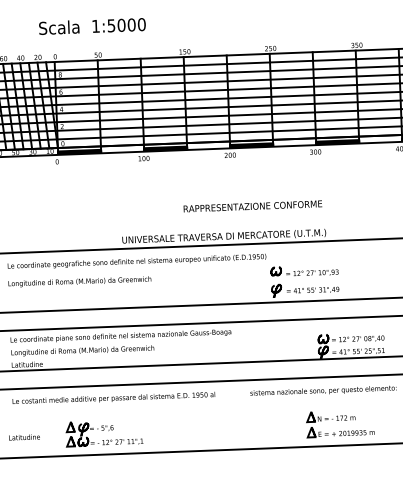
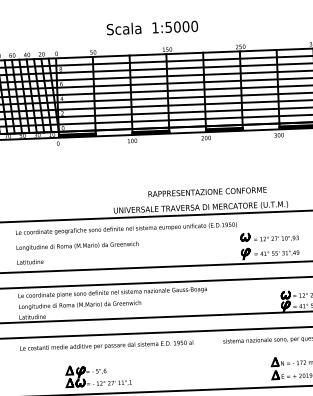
text: (92, 26) -> (152, 27), moved
text: (252, 206) -> (207, 192), moved
text: (24, 437) -> (30, 262), moved

